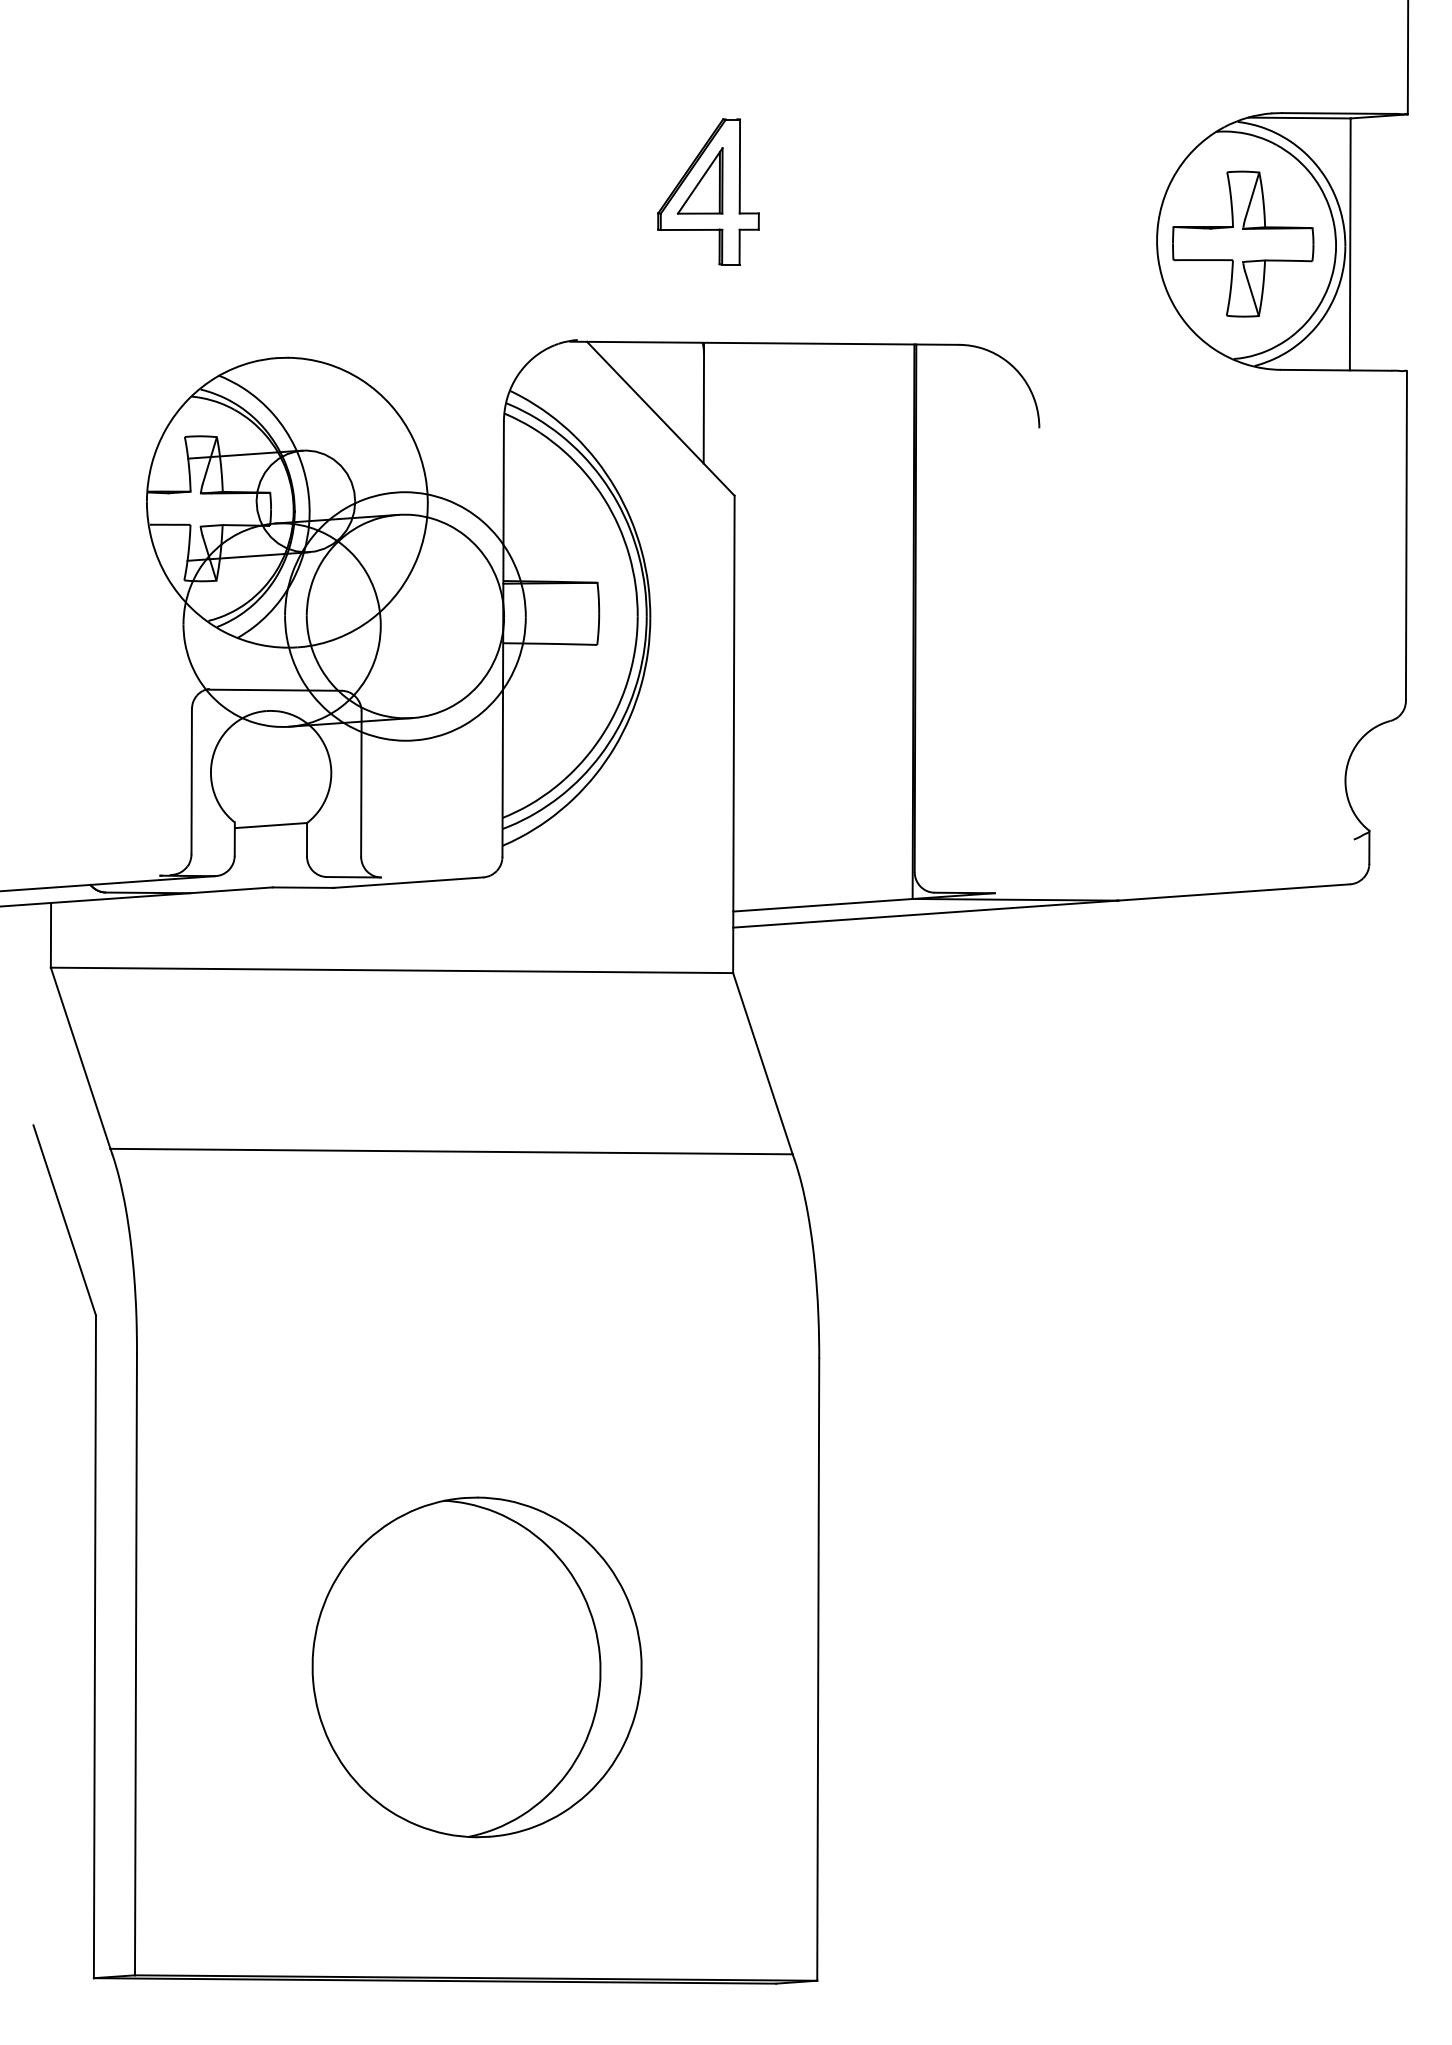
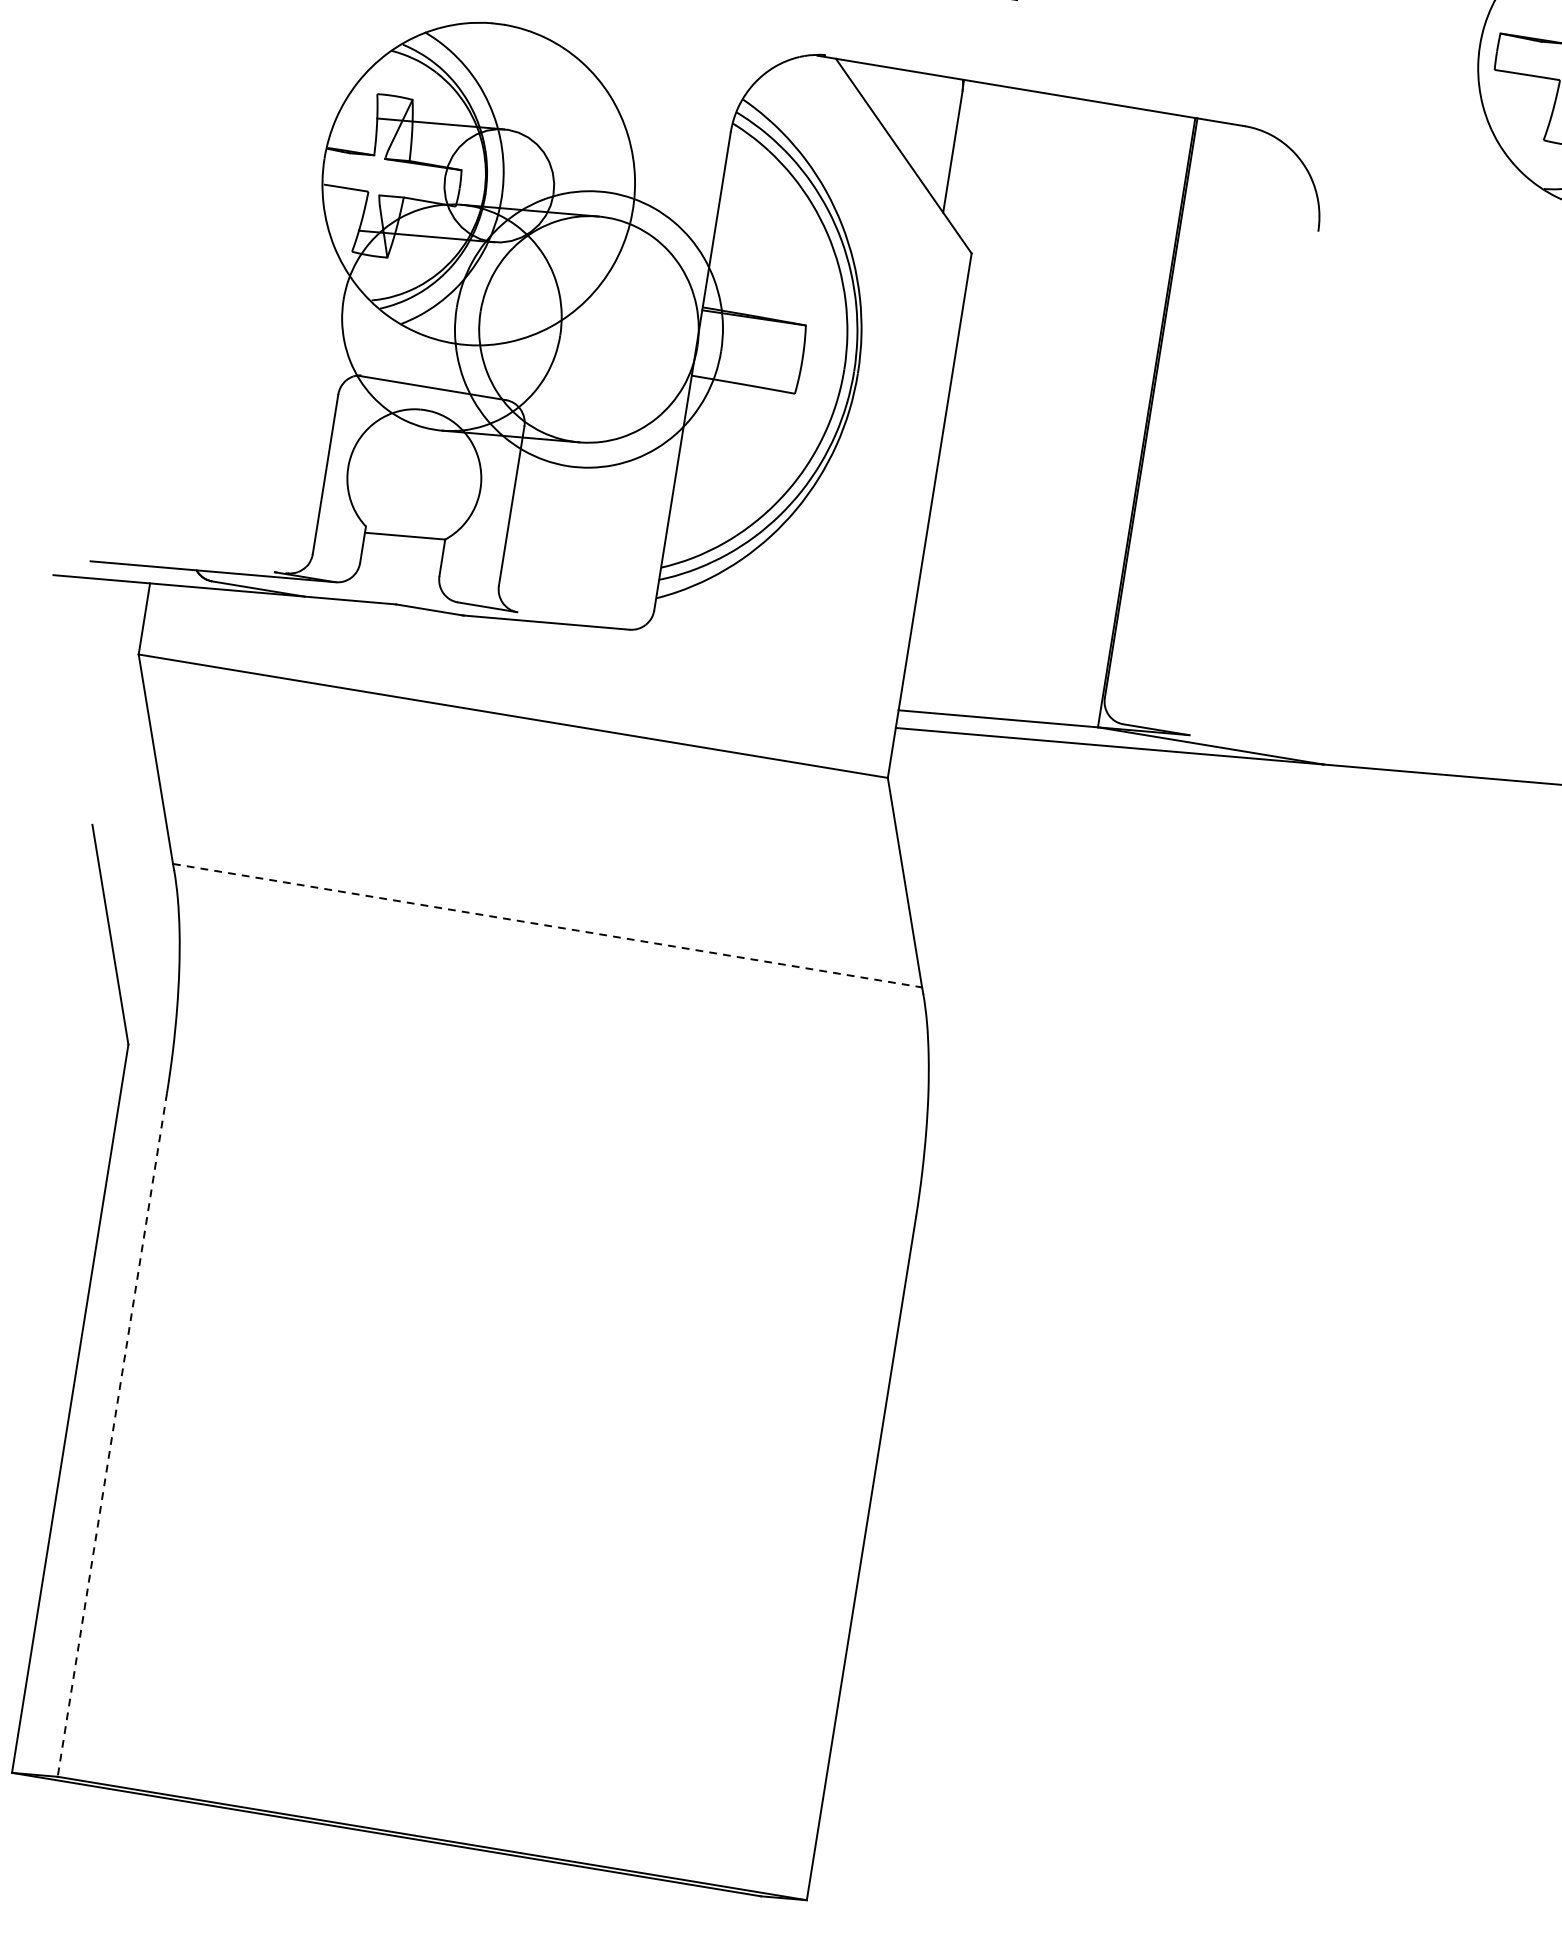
line: (452, 1151) -> (548, 925), solid -> dashed
line: (135, 1664) -> (111, 1435), solid -> dashed
part: (476, 1667) -> (486, 1497), removed

